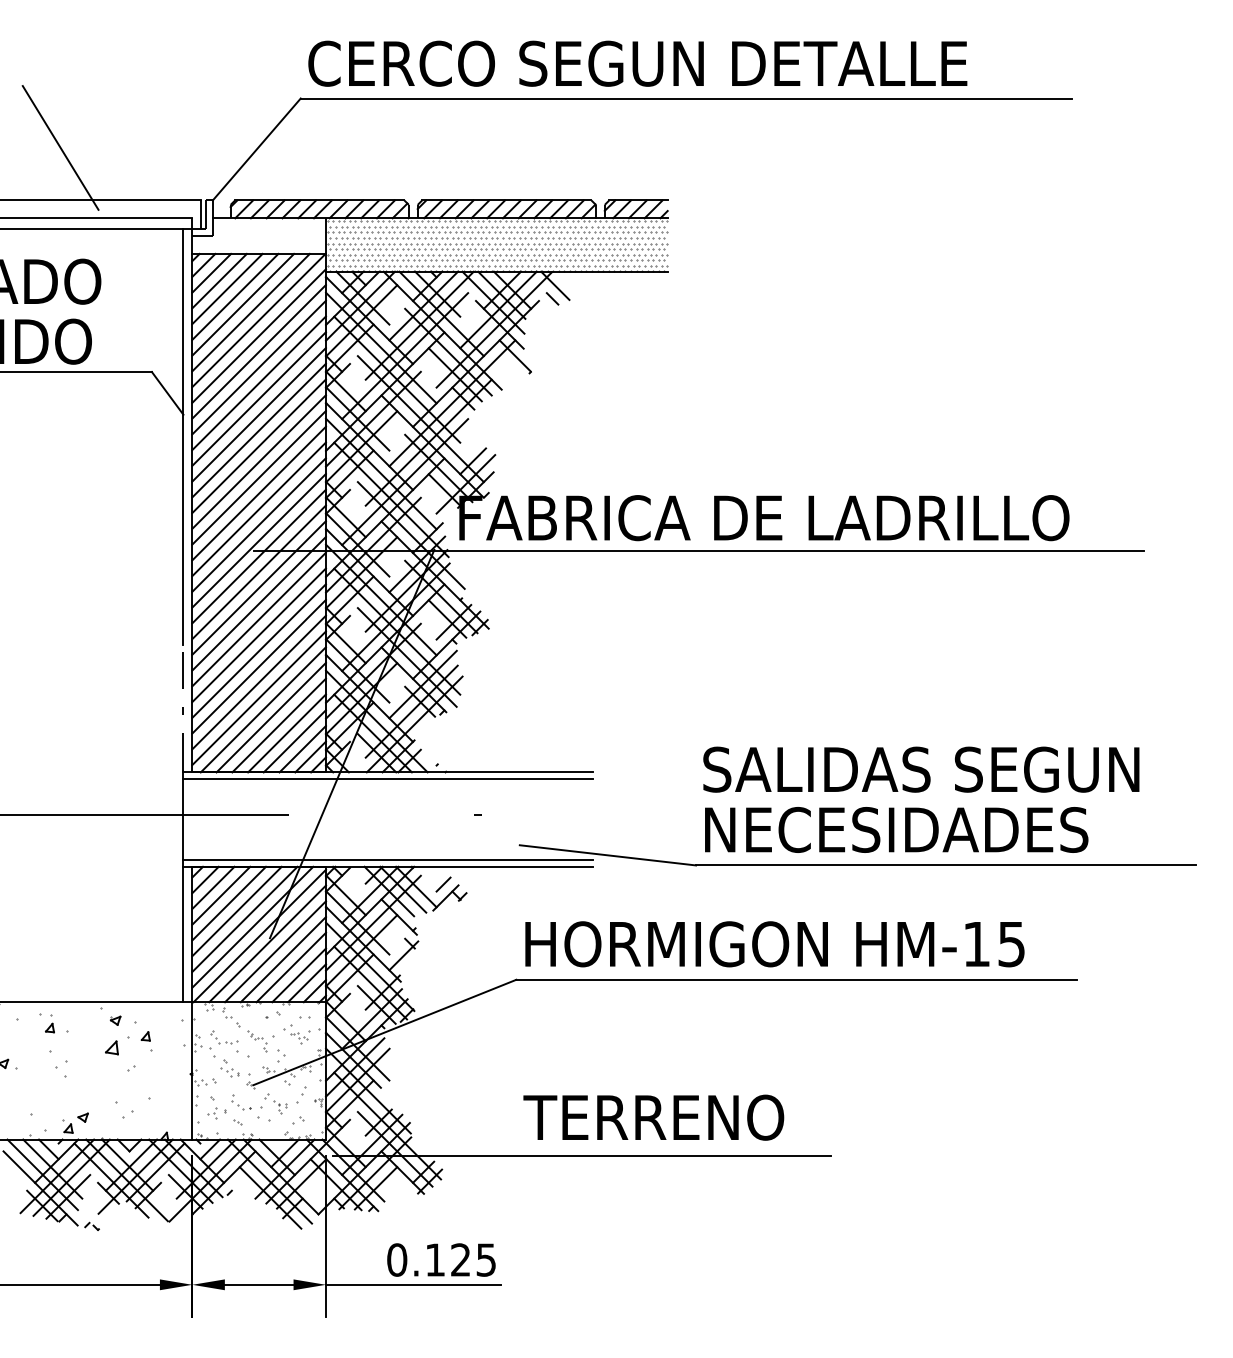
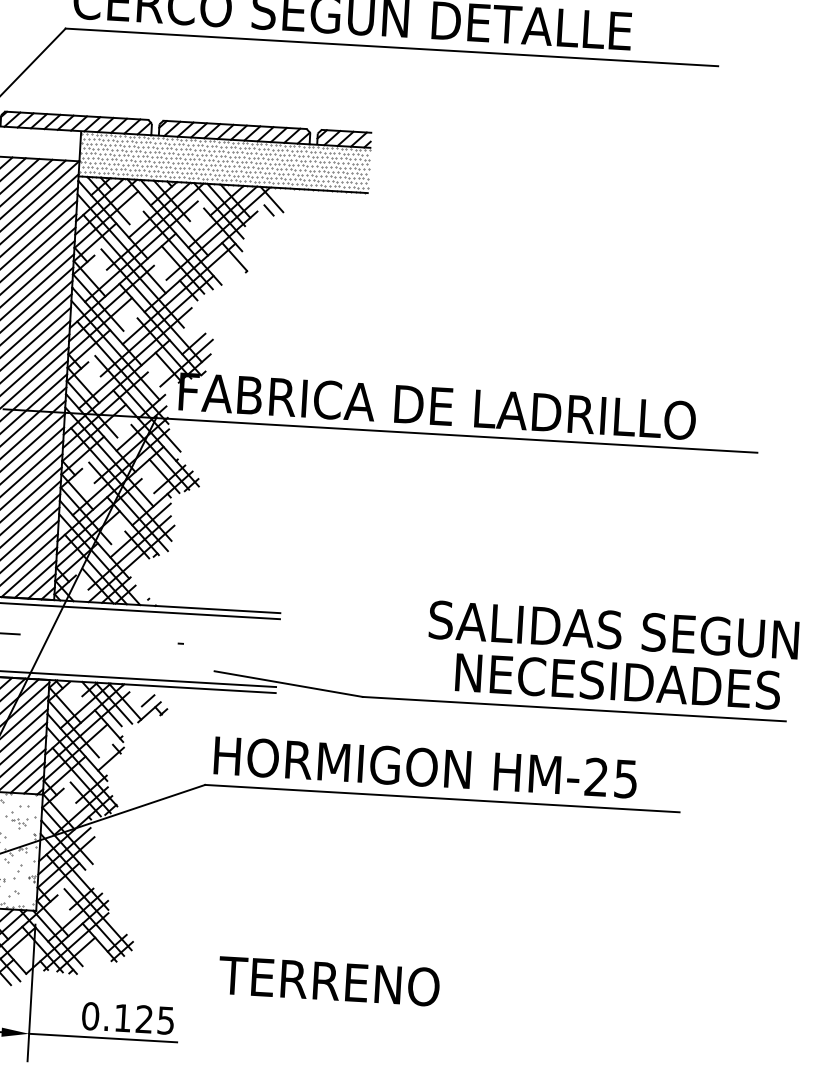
text: (921, 769) -> (614, 629), moved
text: (896, 829) -> (617, 681), moved
text: (976, 943) -> (596, 776), HM-15 -> HM-25
text: (653, 1117) -> (328, 981), moved
line: (582, 1155) -> (252, 936), removed

